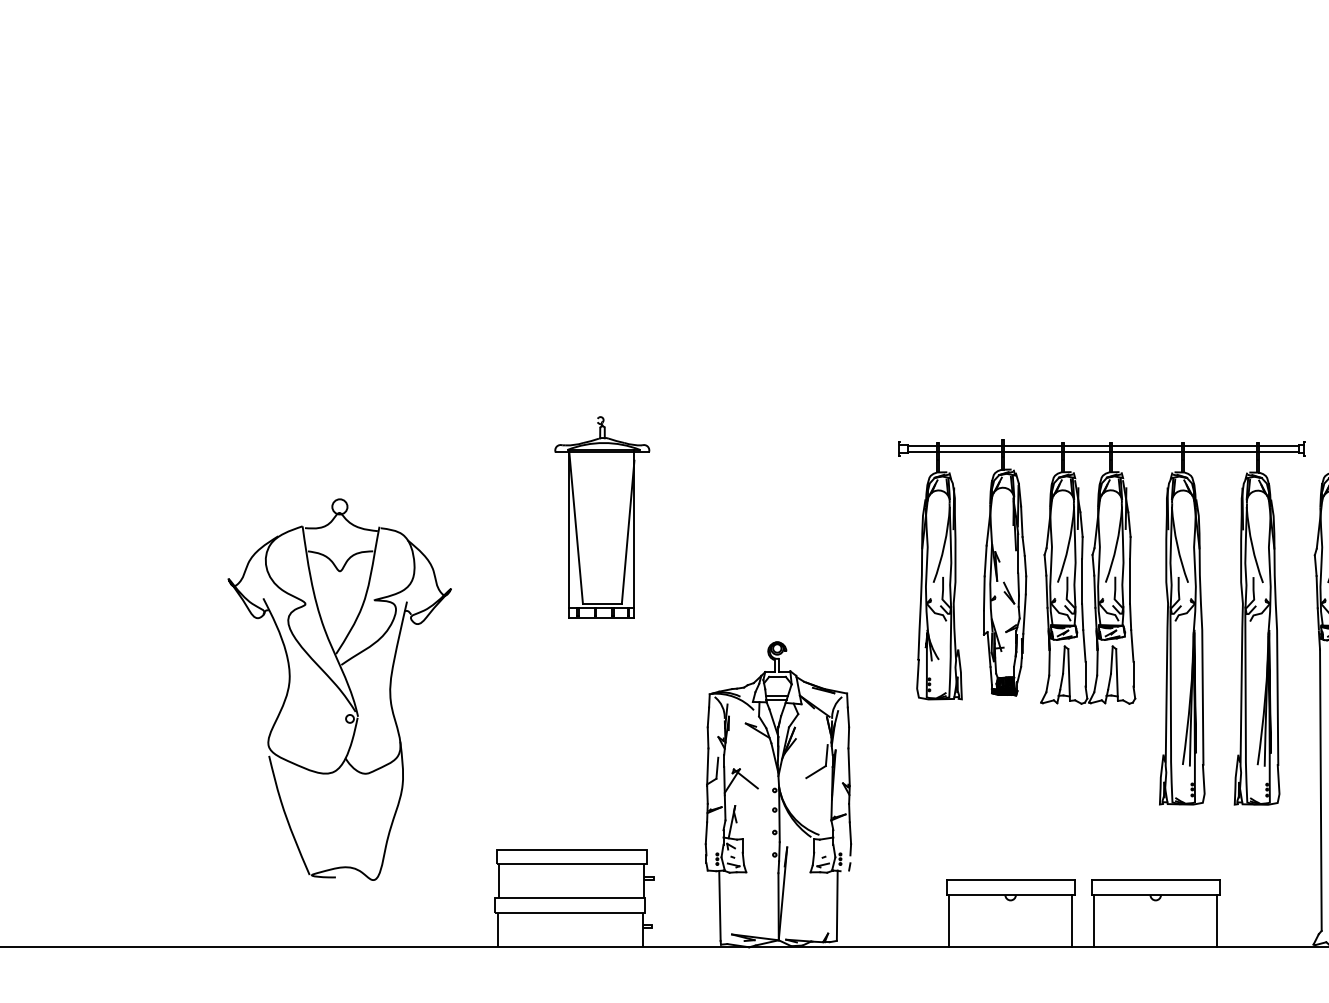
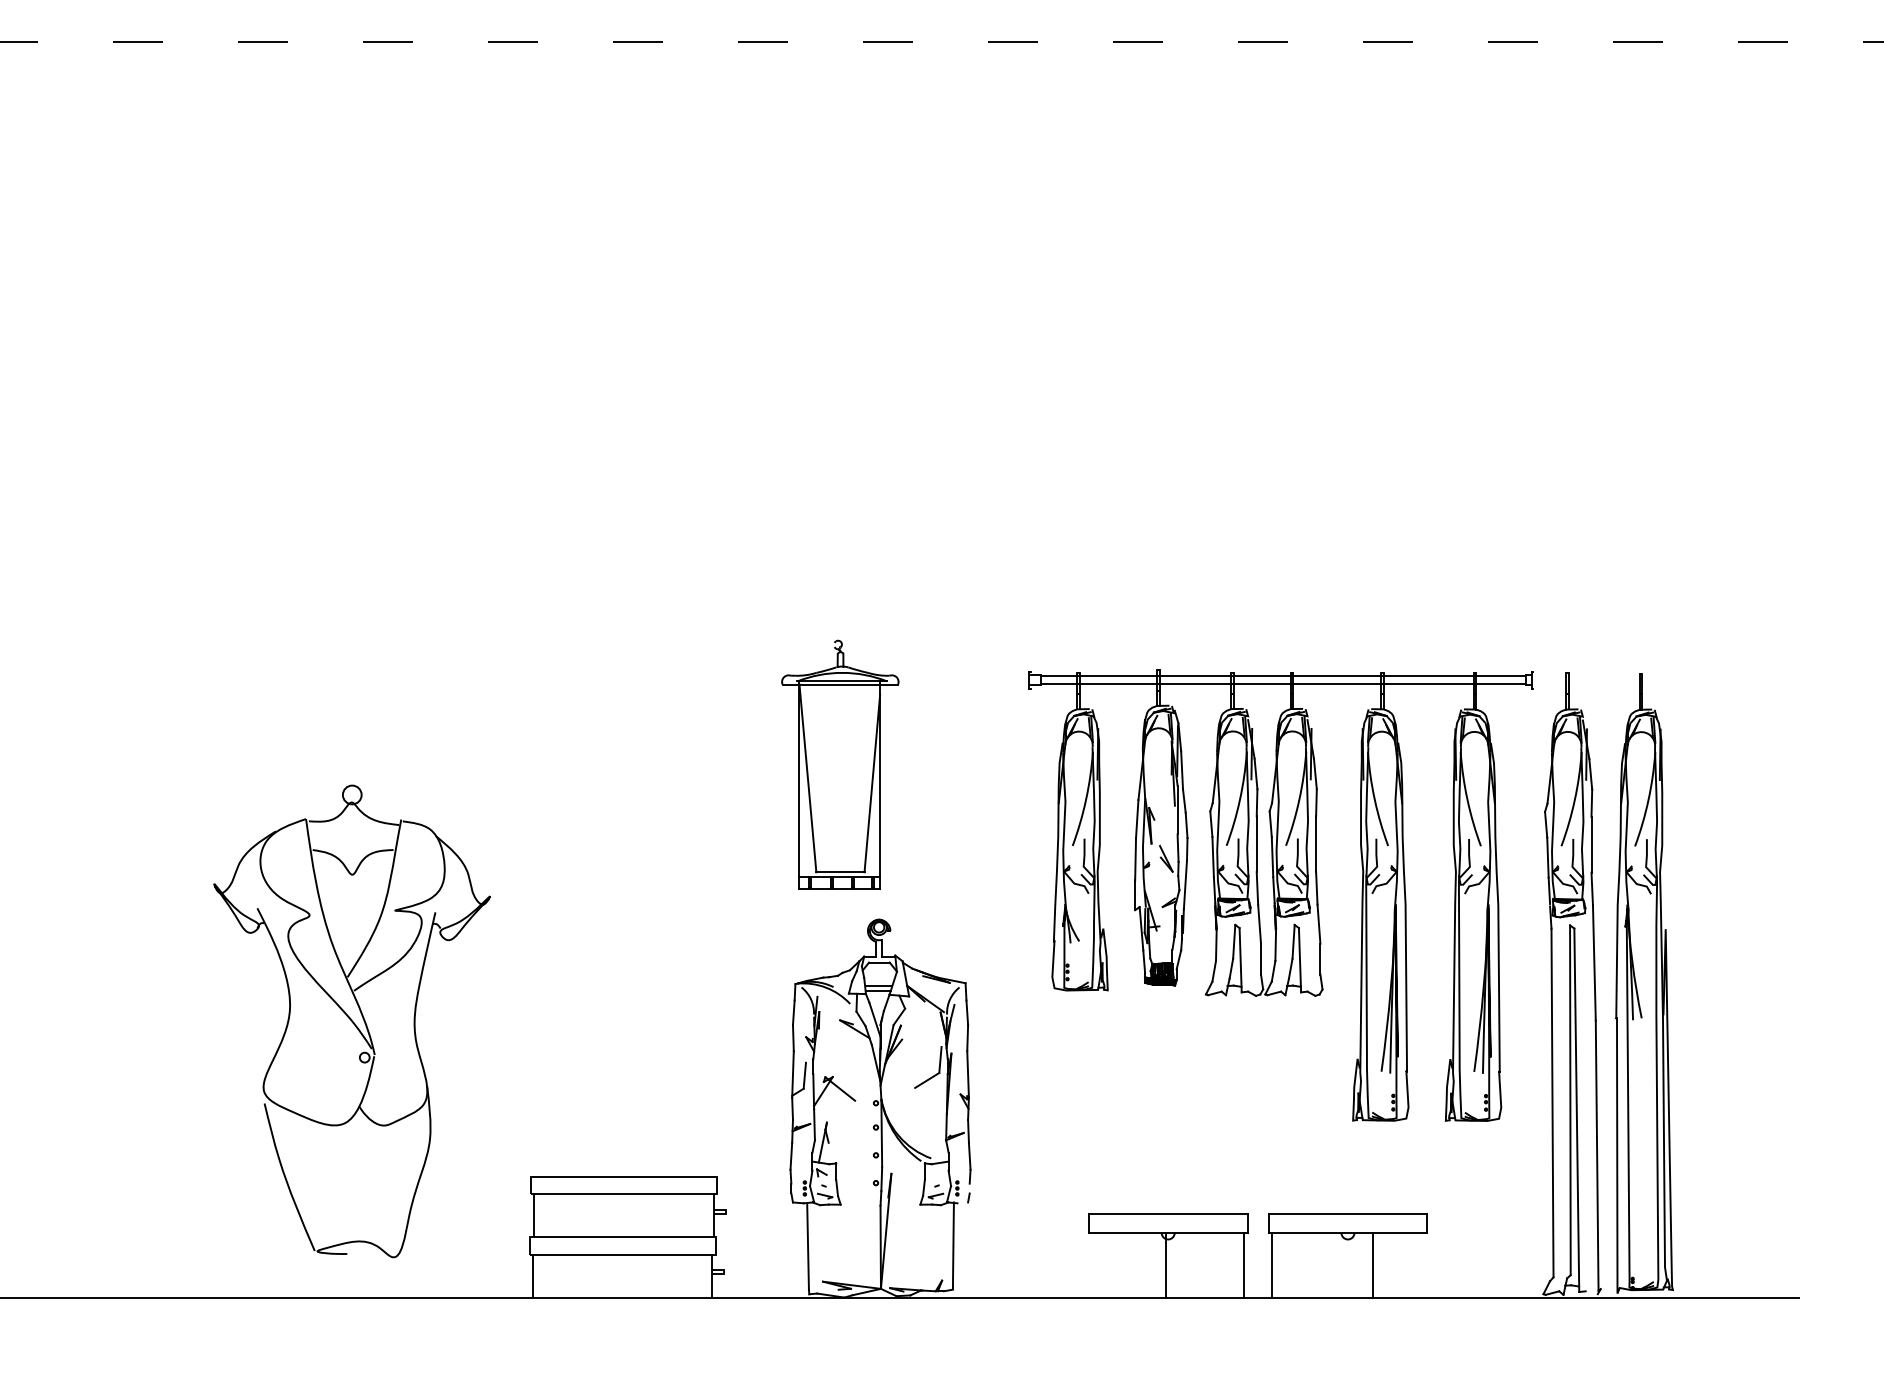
part: (602, 517) -> (840, 764), moved
part: (339, 689) -> (351, 1021), moved
line: (949, 920) -> (1166, 1264), moved
line: (1217, 920) -> (1373, 1264), moved

